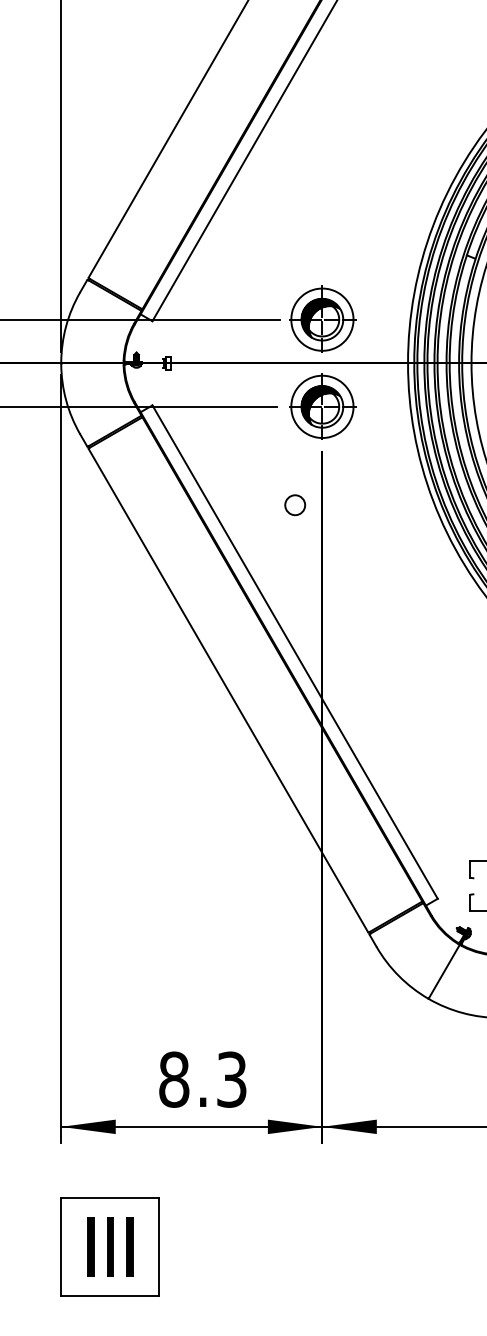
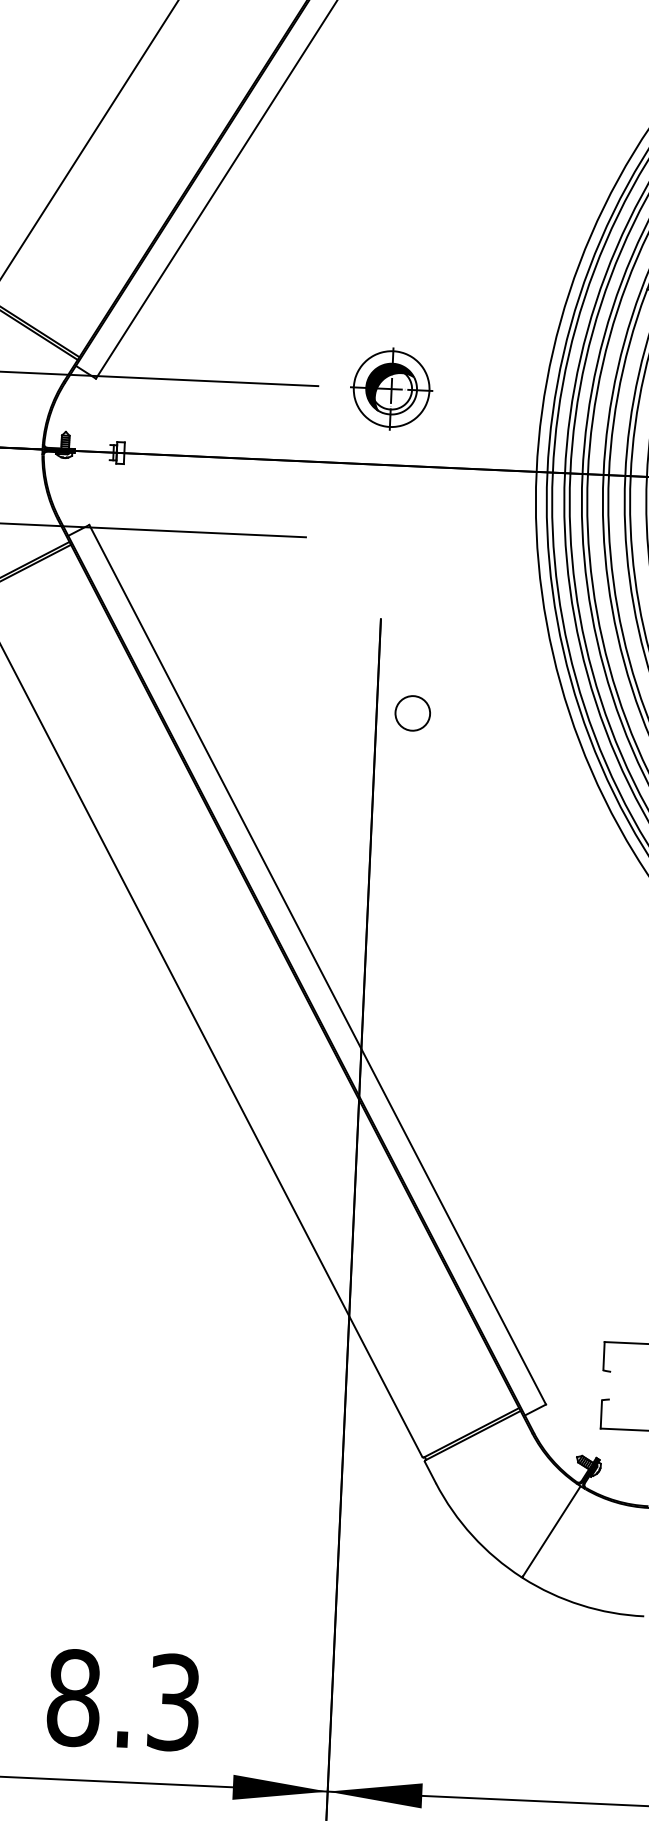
part: (322, 318) -> (391, 387), size x0.7
part: (322, 406) -> (384, 540), removed
circle: (295, 505) -> (413, 713), moved

